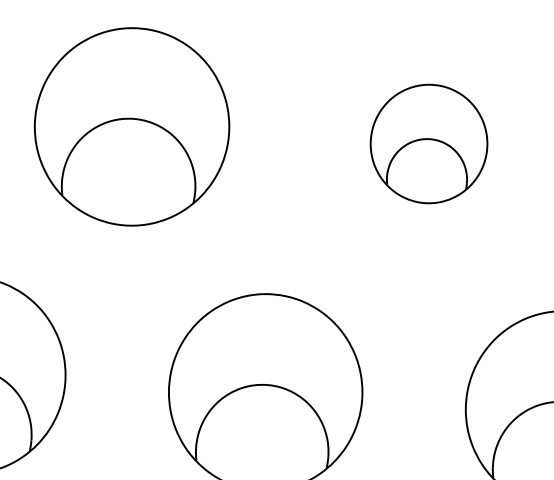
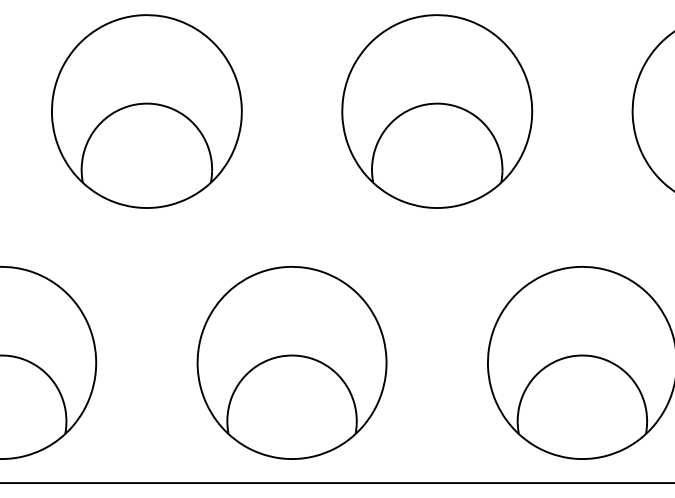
part: (429, 143) -> (437, 111), size x1.67

